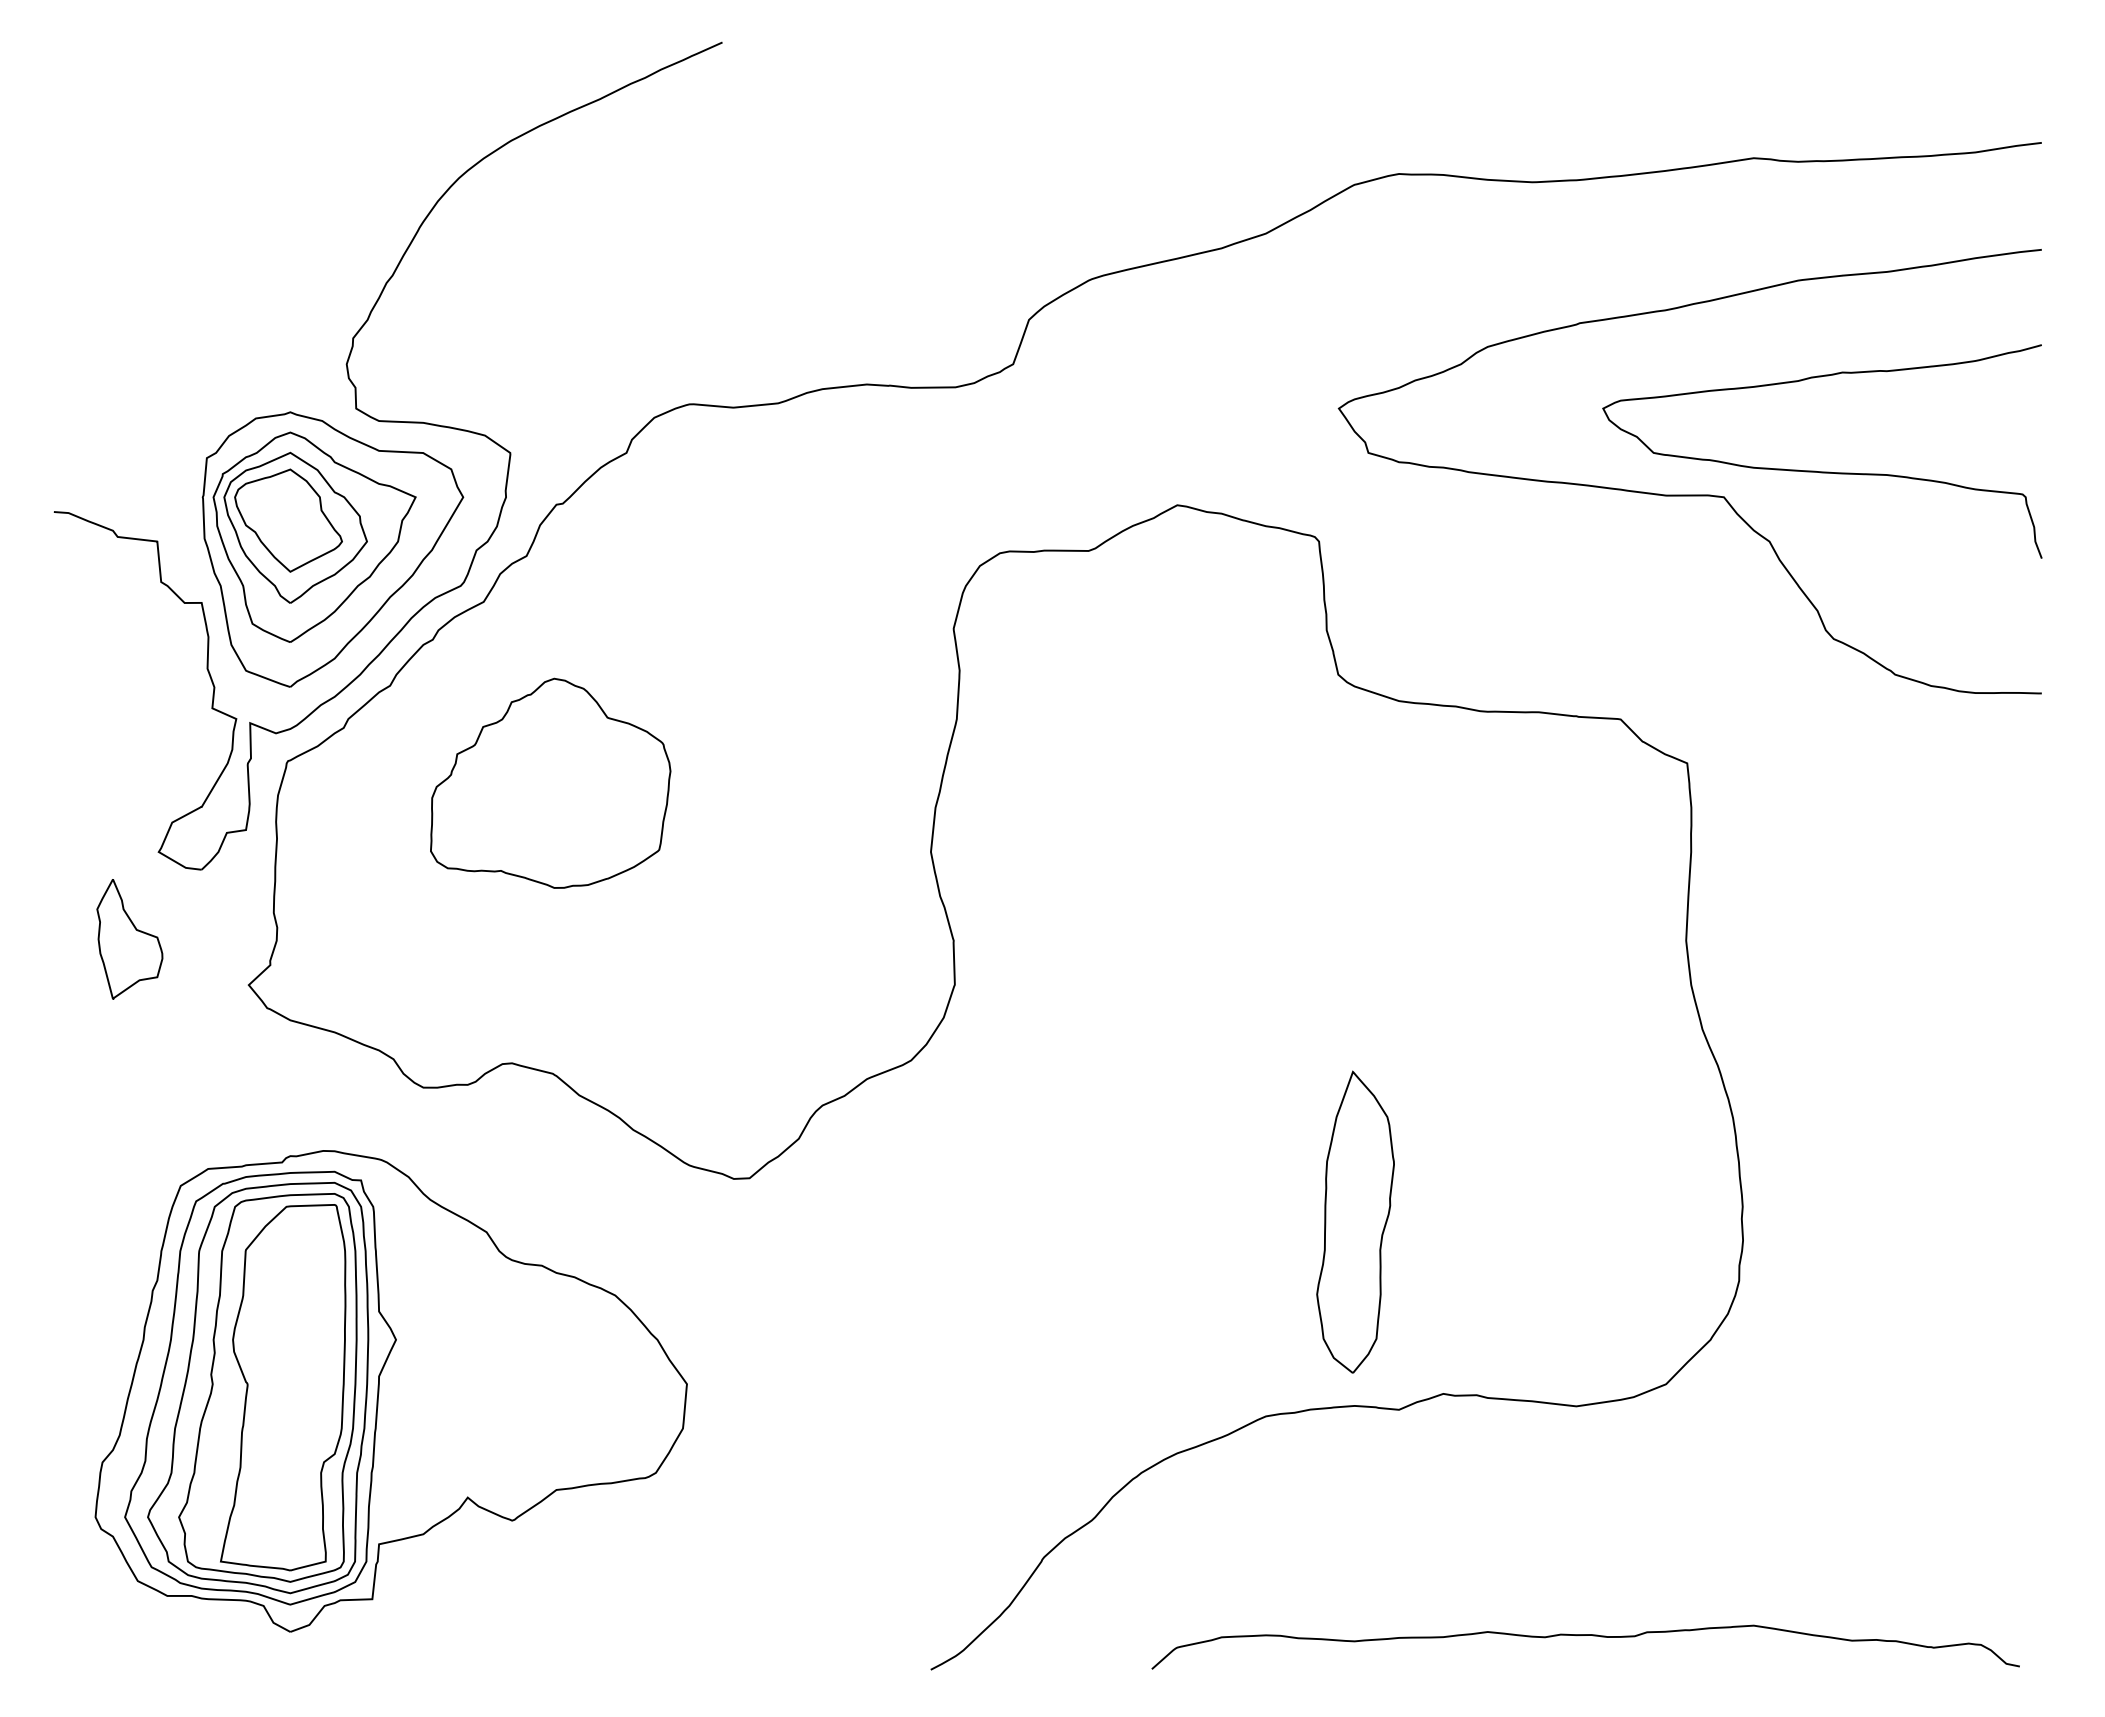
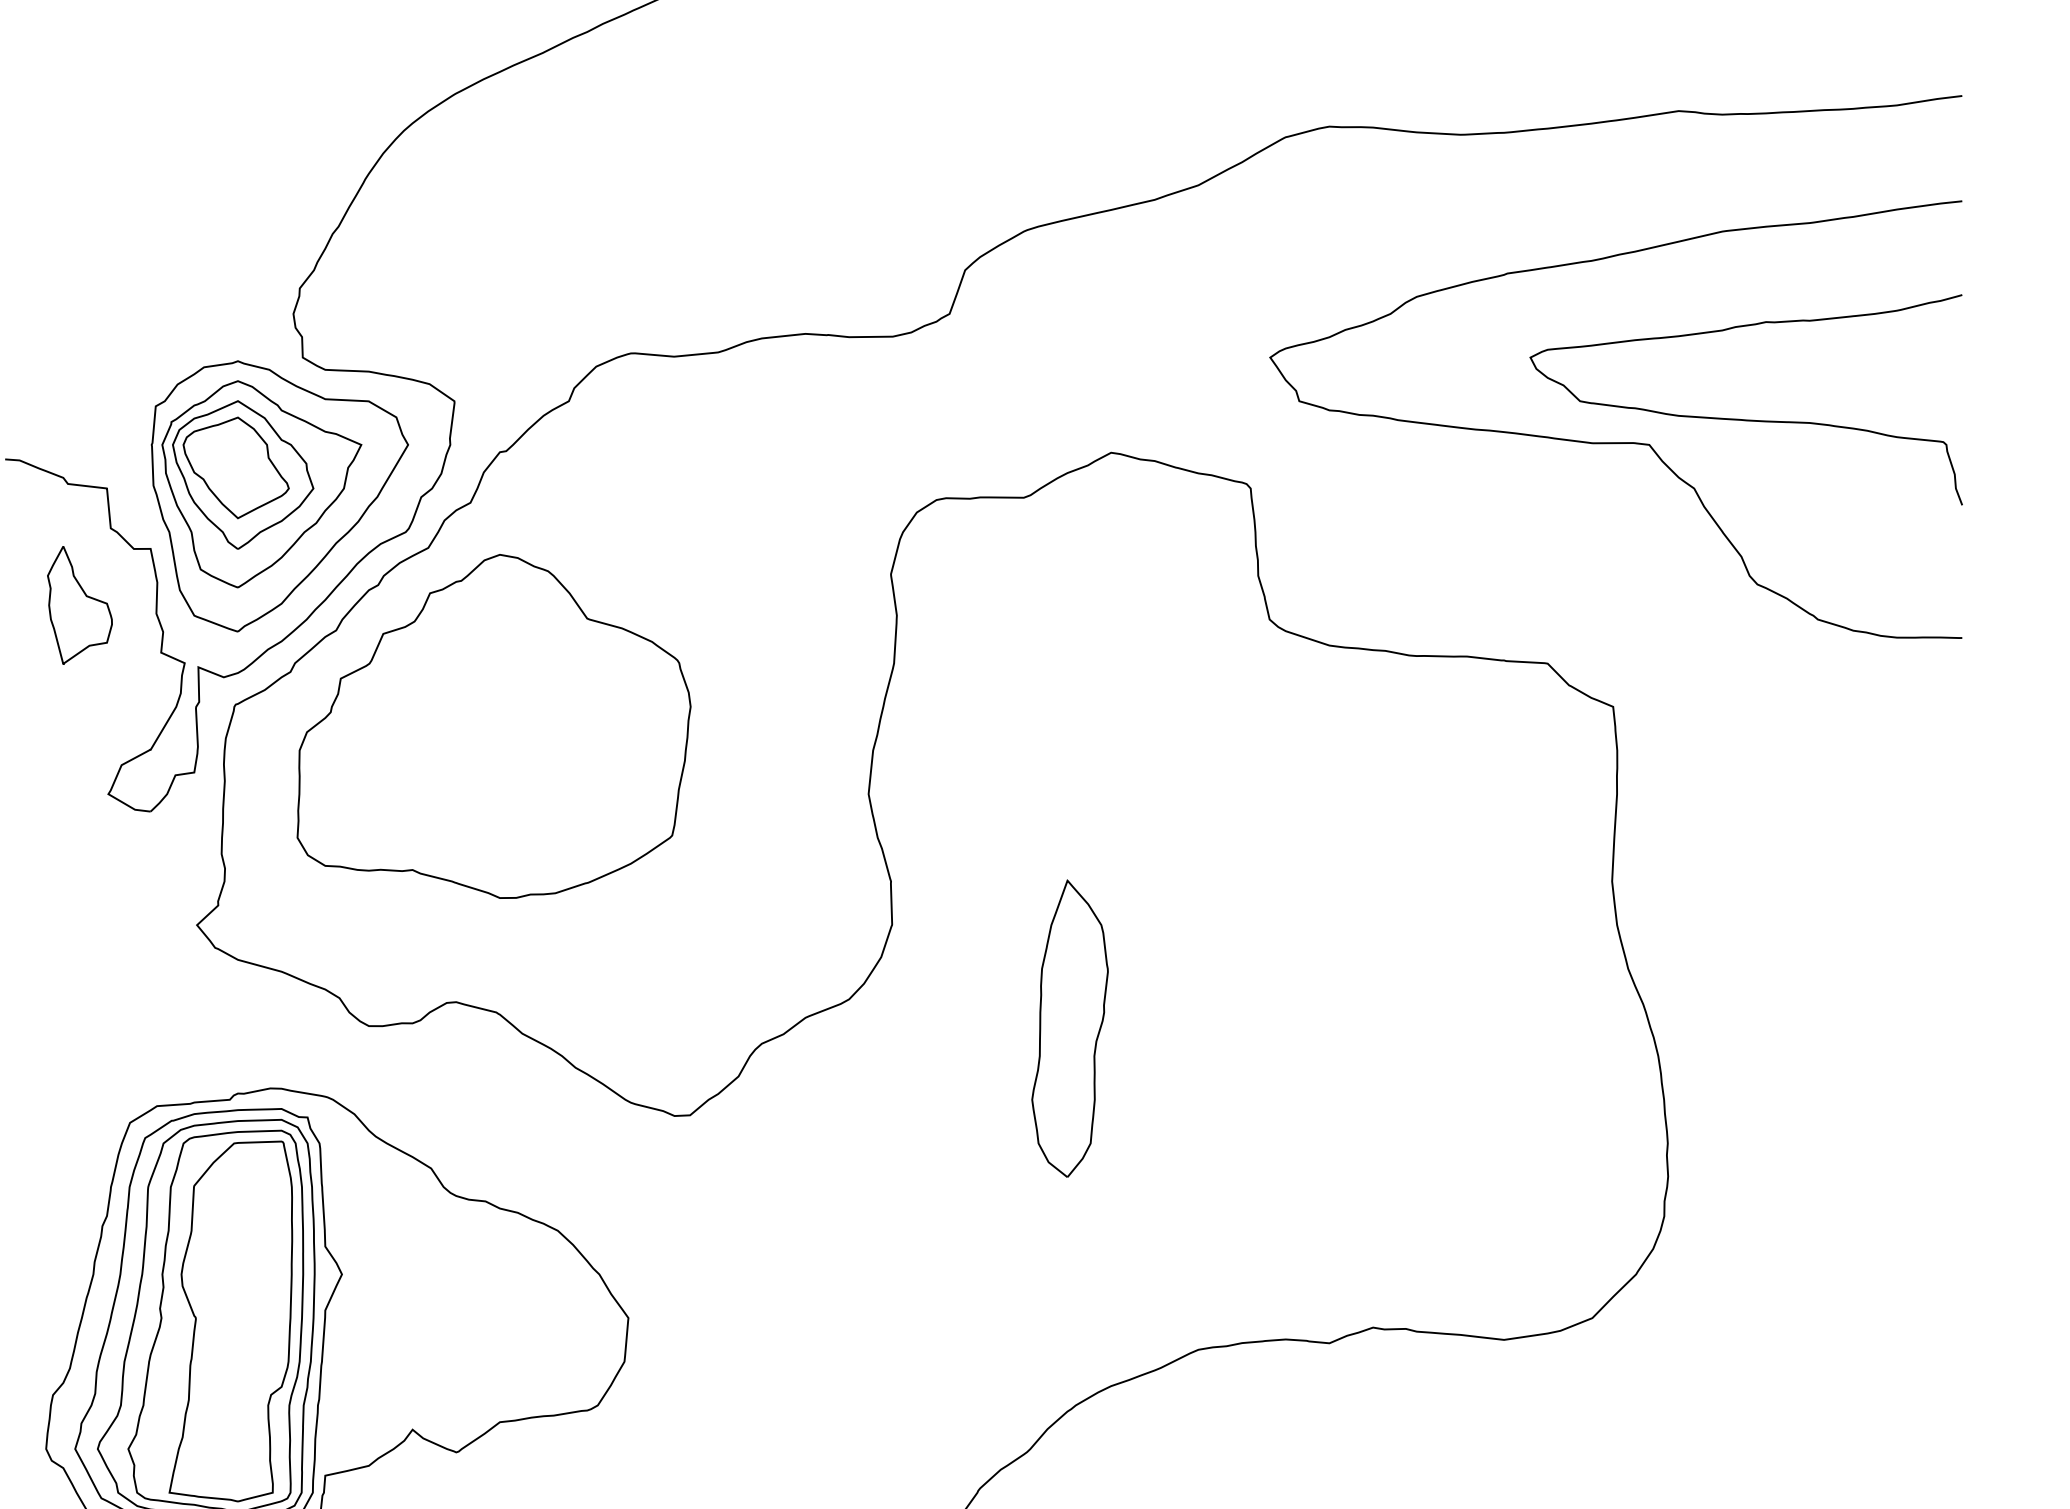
part: (550, 783) -> (494, 726), size x1.67
part: (129, 939) -> (79, 605), moved
part: (1355, 1221) -> (1069, 1027), moved

